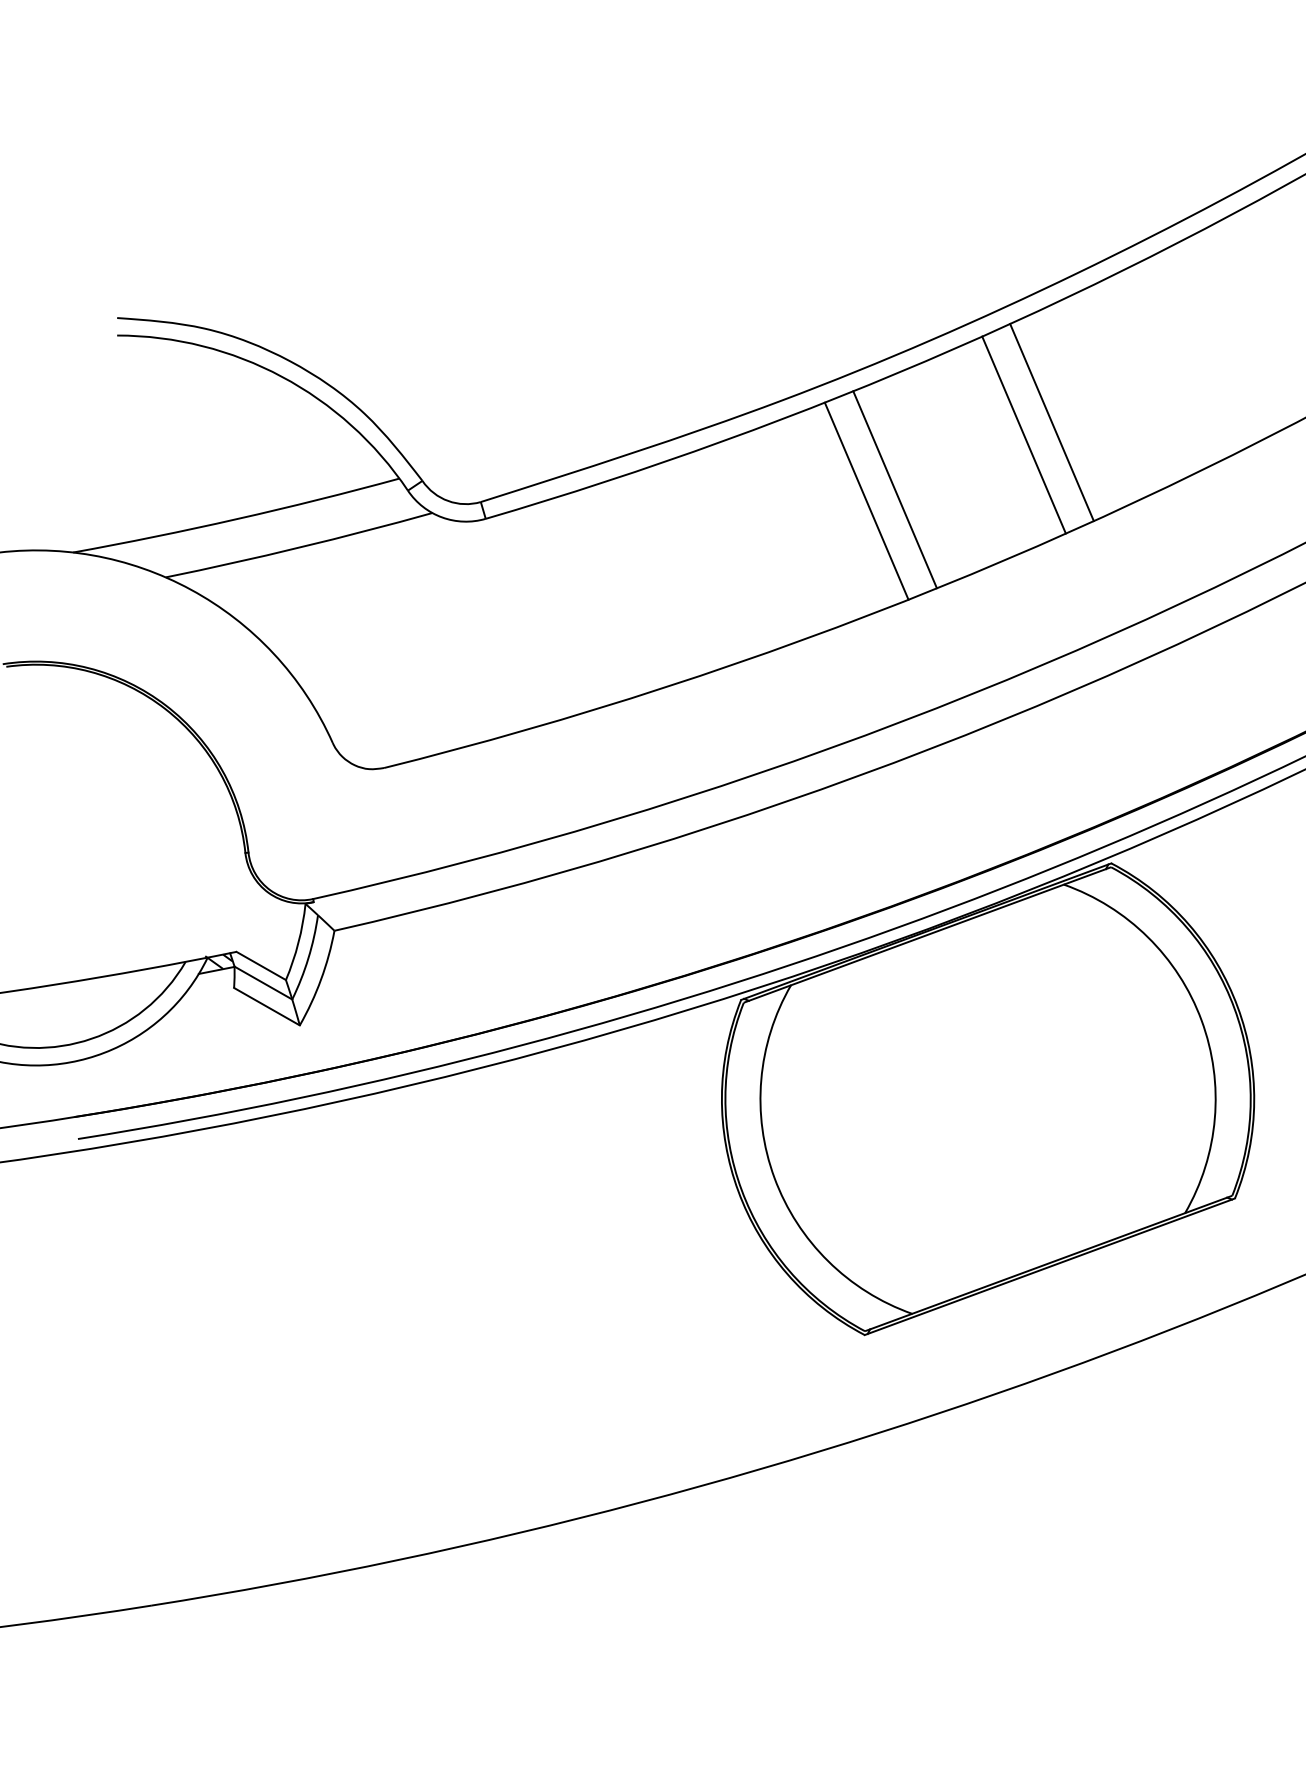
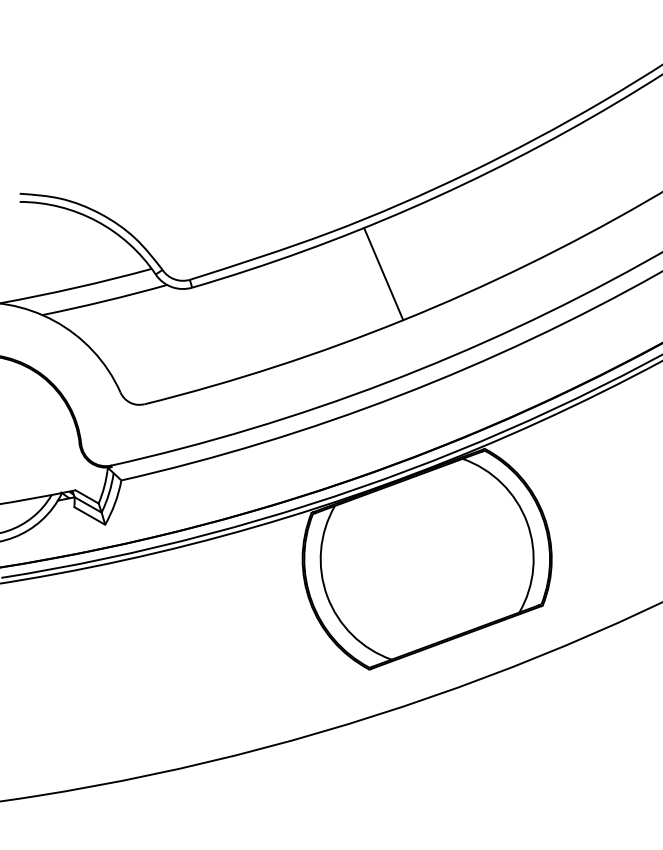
line: (1050, 422) -> (456, 242), removed
line: (1022, 435) -> (443, 248), removed
line: (864, 501) -> (369, 279), removed

